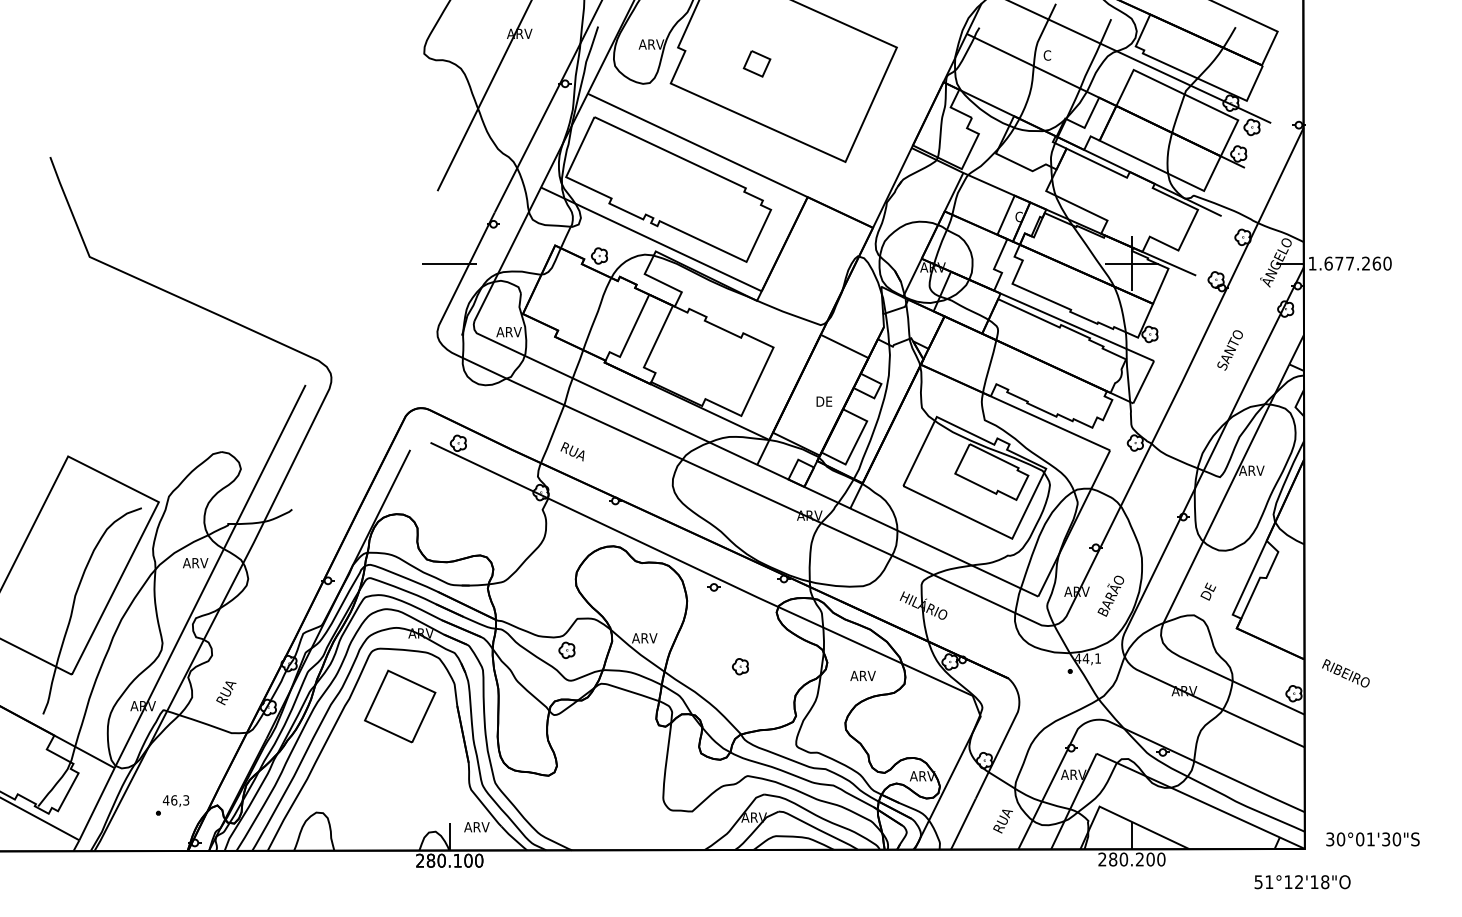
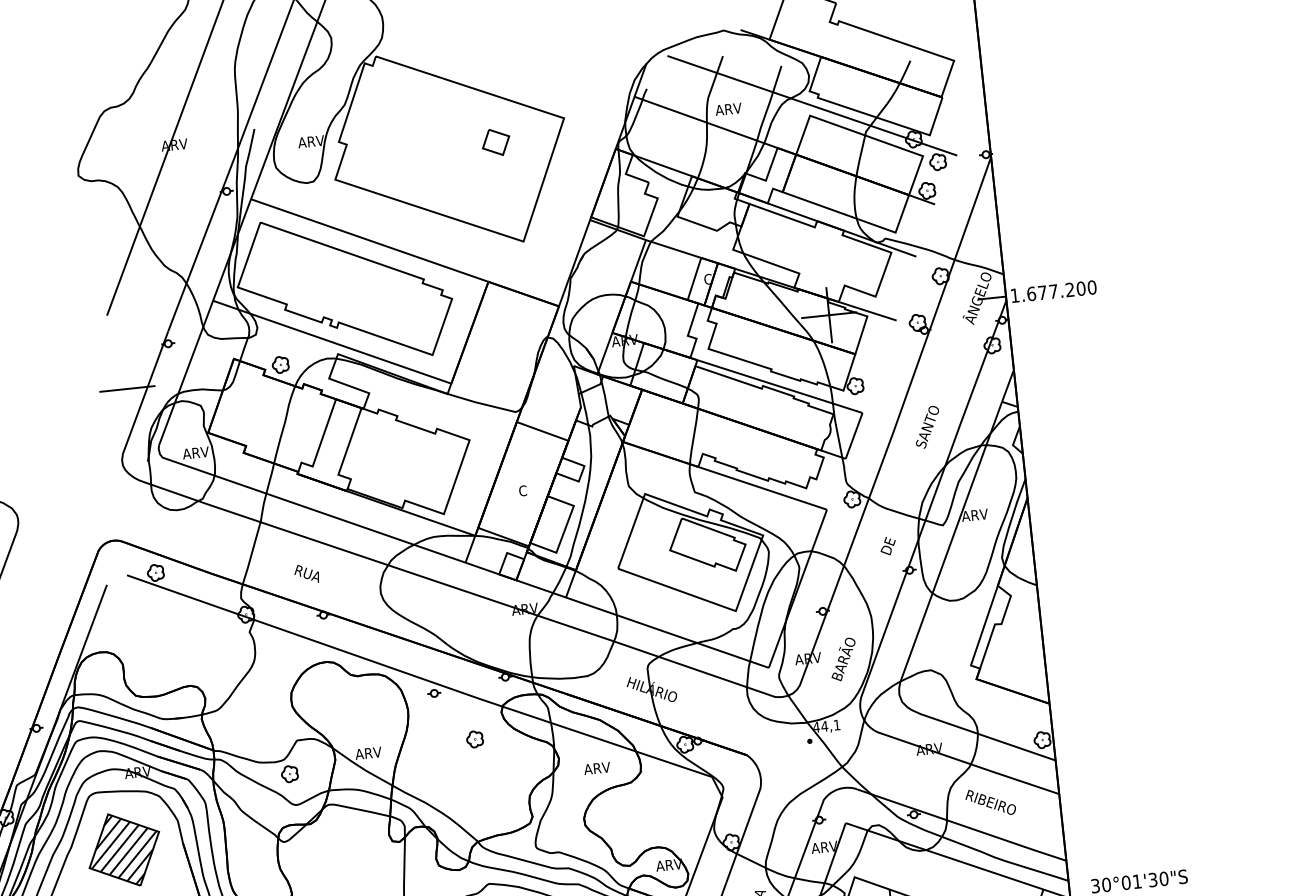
text: (1055, 55) -> (728, 109), C -> ARV
part: (756, 63) -> (495, 142), moved
text: (1376, 263) -> (1080, 288), 1.677.260 -> 1.677.200
text: (1229, 350) -> (926, 427), moved
text: (824, 401) -> (527, 490), DE -> C
text: (572, 451) -> (306, 573), moved
text: (1207, 591) -> (887, 546), moved
part: (740, 666) -> (474, 739), moved
text: (1345, 673) -> (990, 802), moved
hatch: (400, 706) -> (124, 849), added

